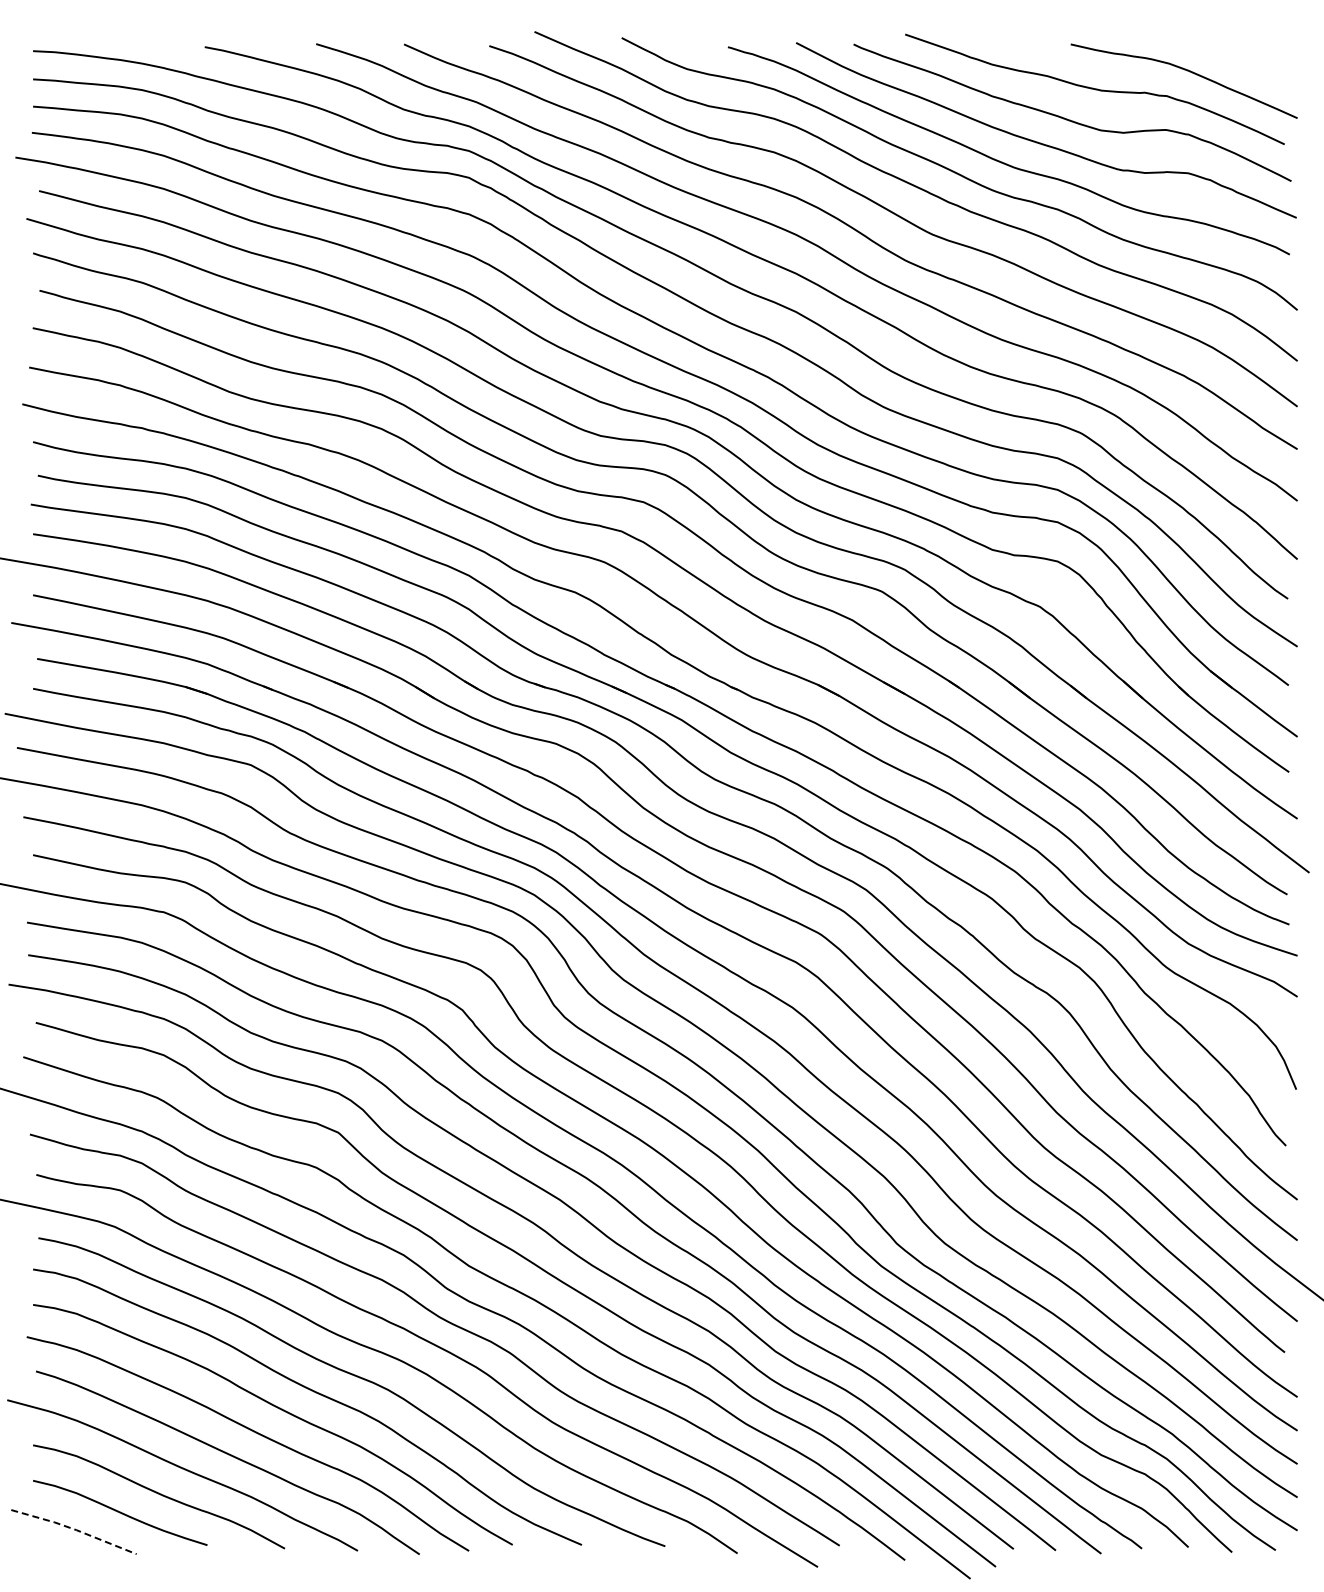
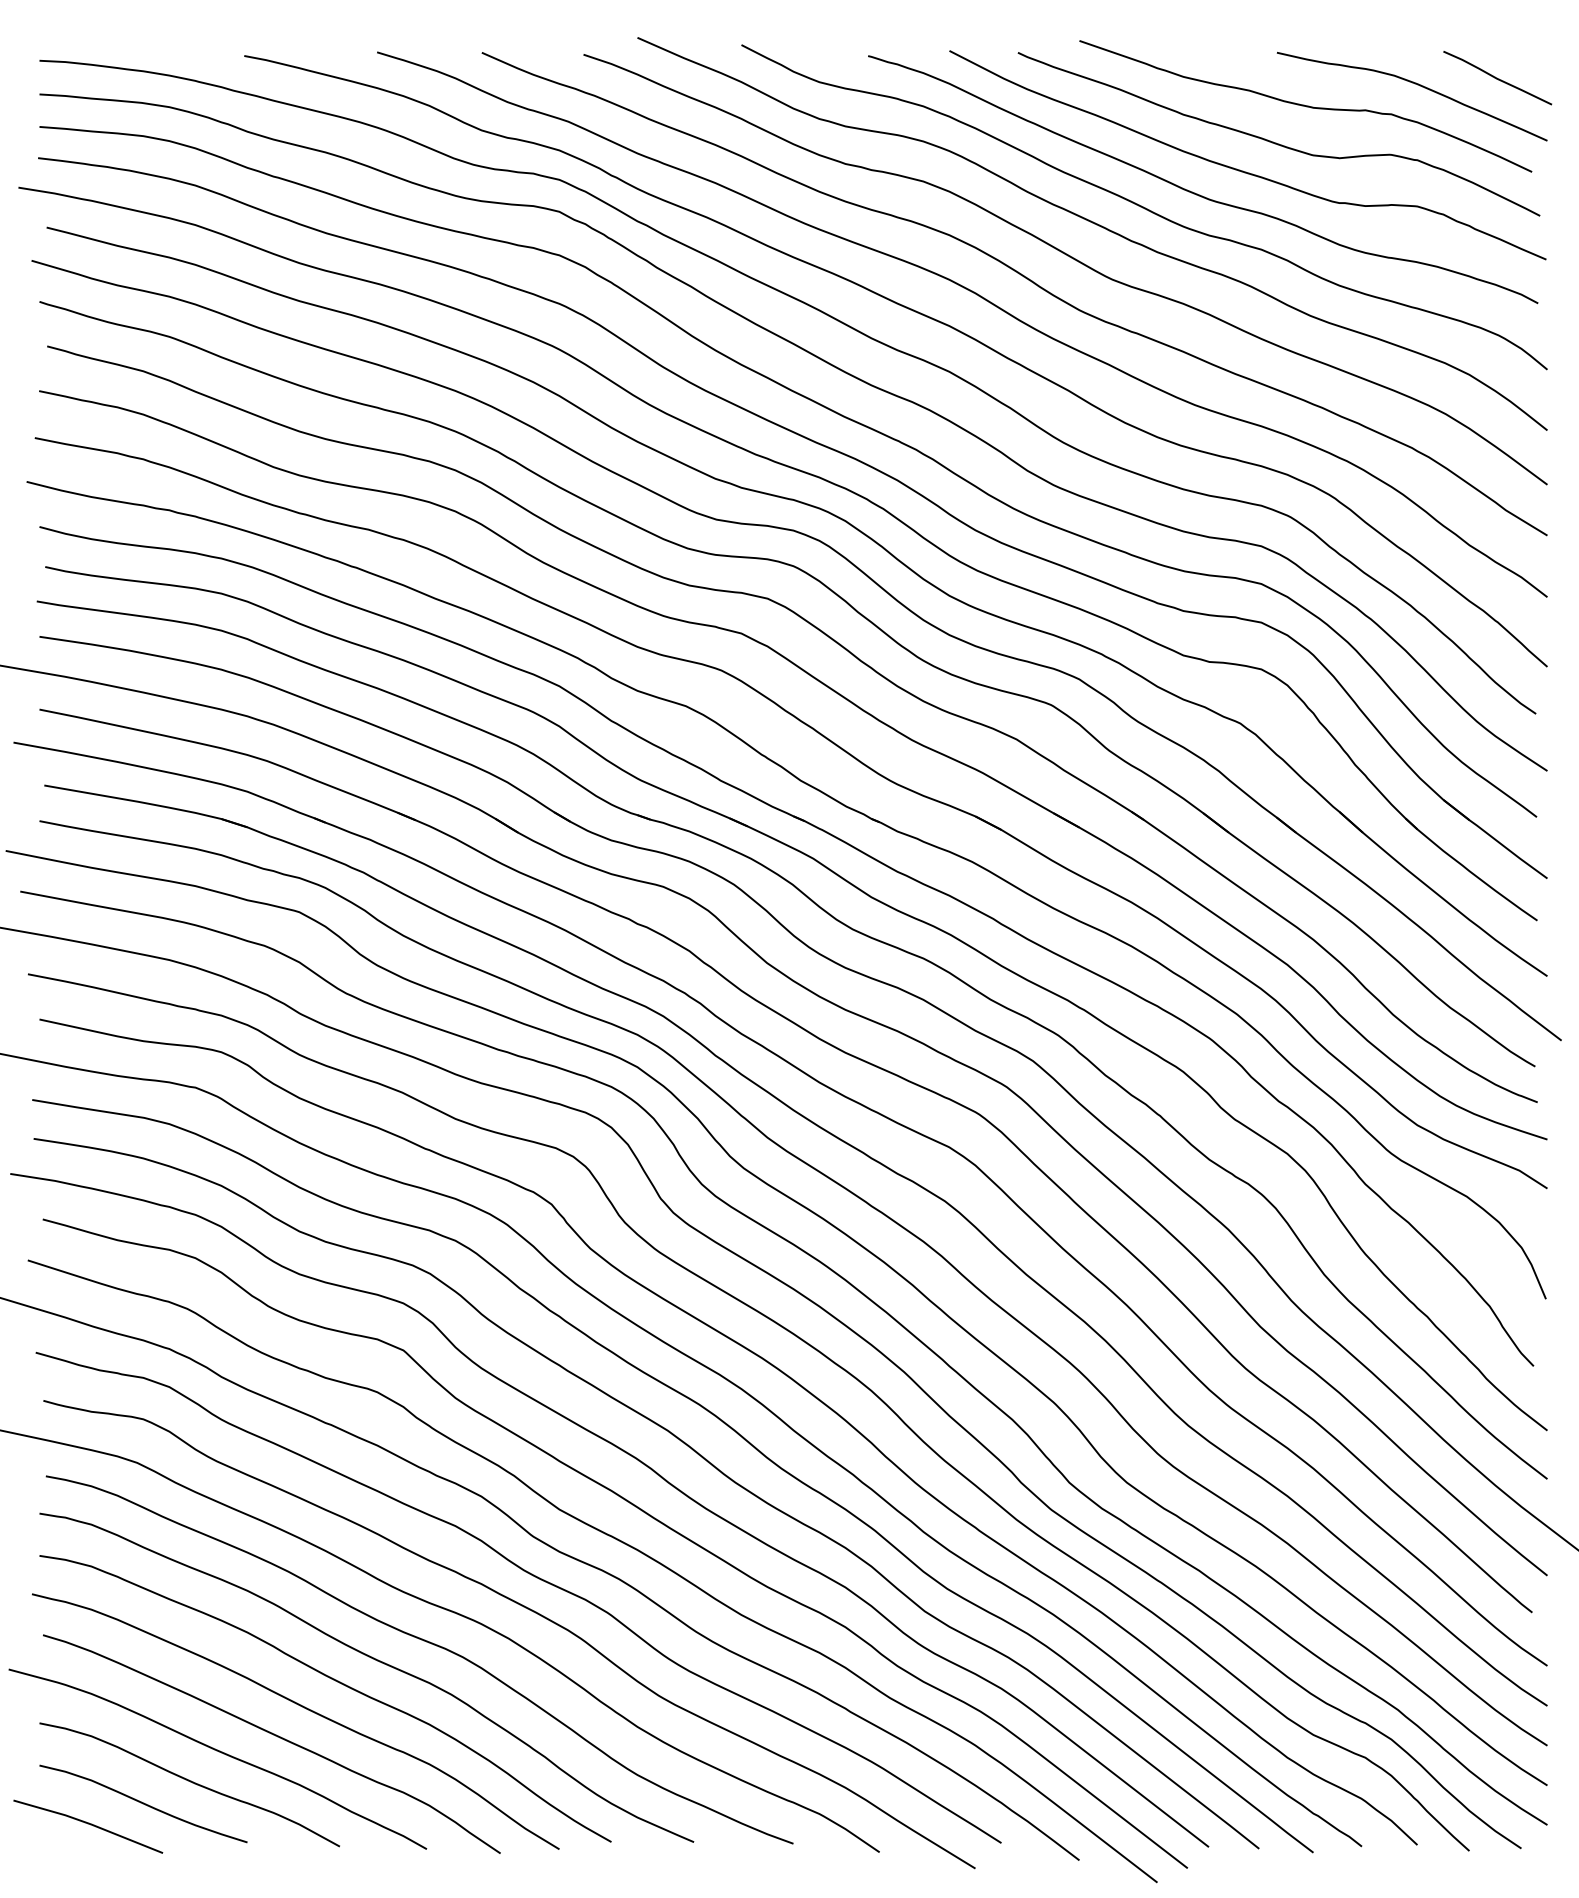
line: (1255, 65) -> (1497, 77), added
line: (74, 1529) -> (88, 1823), dashed -> solid

